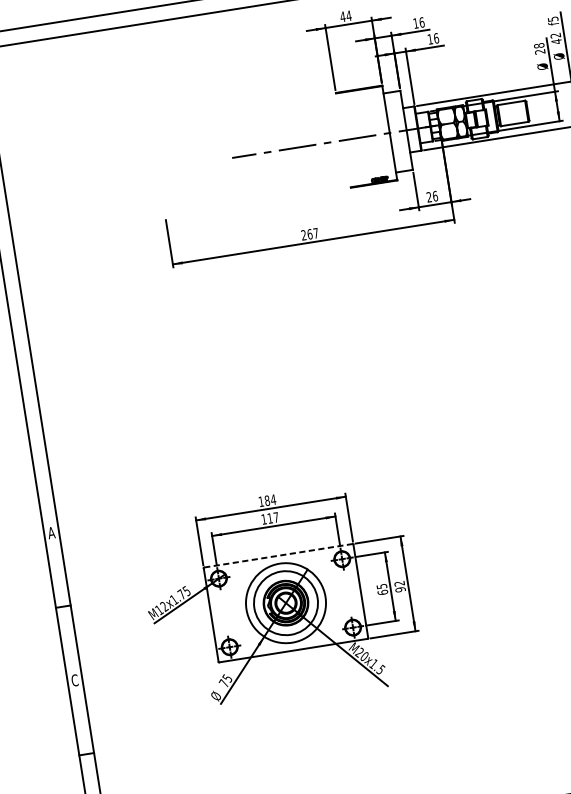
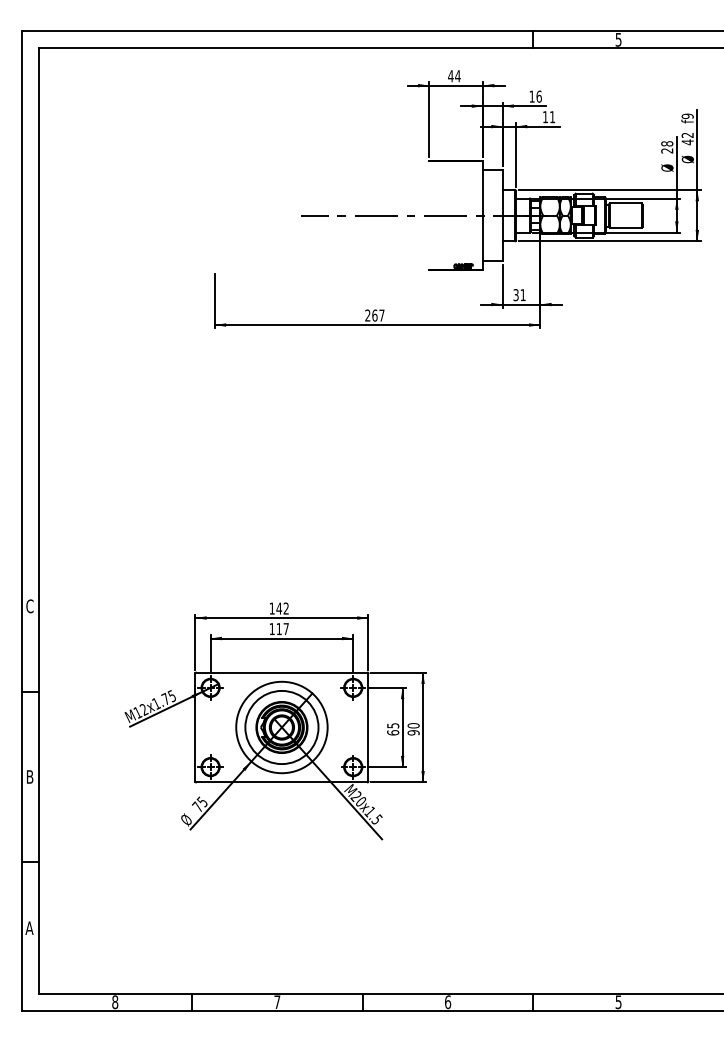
text: (552, 19) -> (687, 116), f5 -> f9
text: (436, 38) -> (552, 117), 16 -> 11
text: (432, 197) -> (519, 295), 26 -> 31
text: (270, 500) -> (282, 608), 184 -> 142
text: (51, 533) -> (29, 606), A -> C
line: (278, 555) -> (281, 672), dashed -> solid
text: (399, 583) -> (413, 725), 92 -> 90
text: (74, 680) -> (29, 776), C -> B

